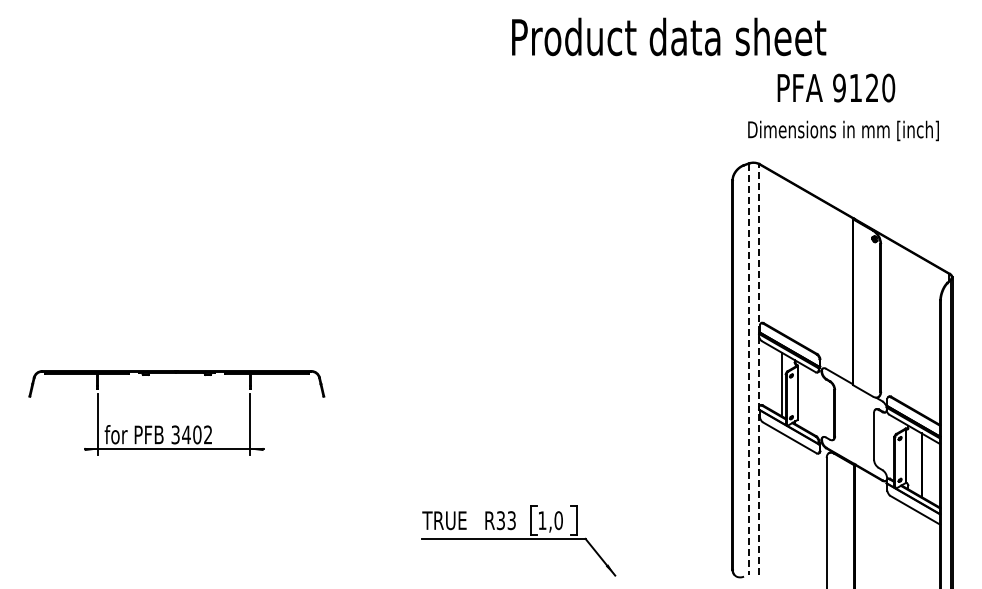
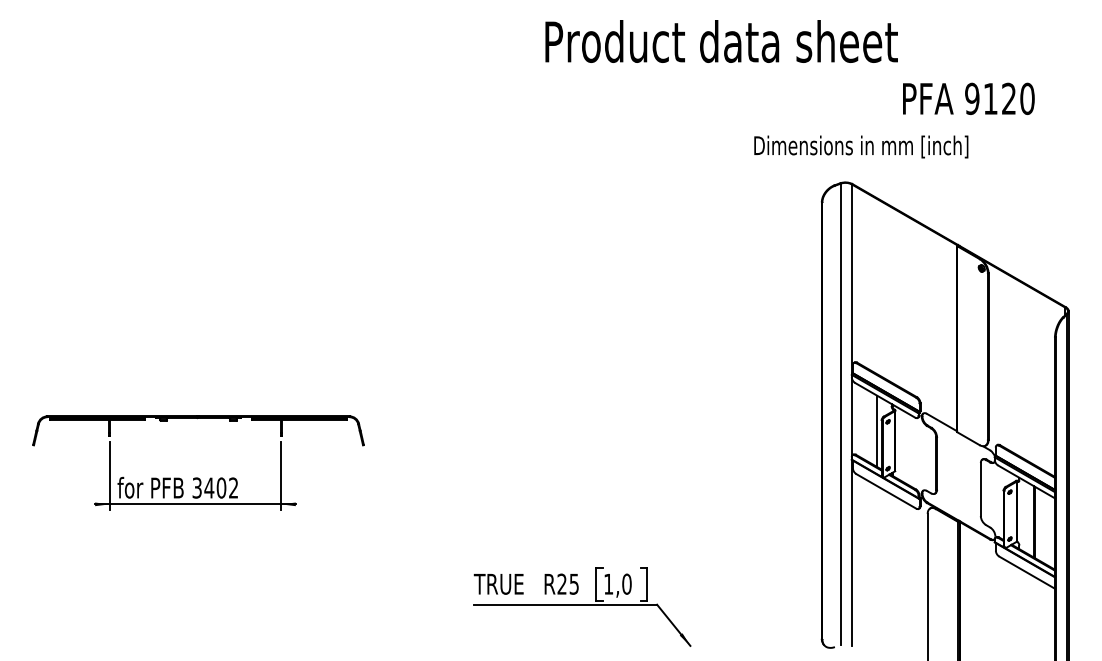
text: (669, 36) -> (722, 41), moved
text: (836, 87) -> (968, 98), moved
text: (843, 130) -> (861, 146), moved
line: (749, 369) -> (841, 414), dashed -> solid
line: (759, 369) -> (852, 414), dashed -> solid
text: (505, 520) -> (567, 584), R33 -> R25

